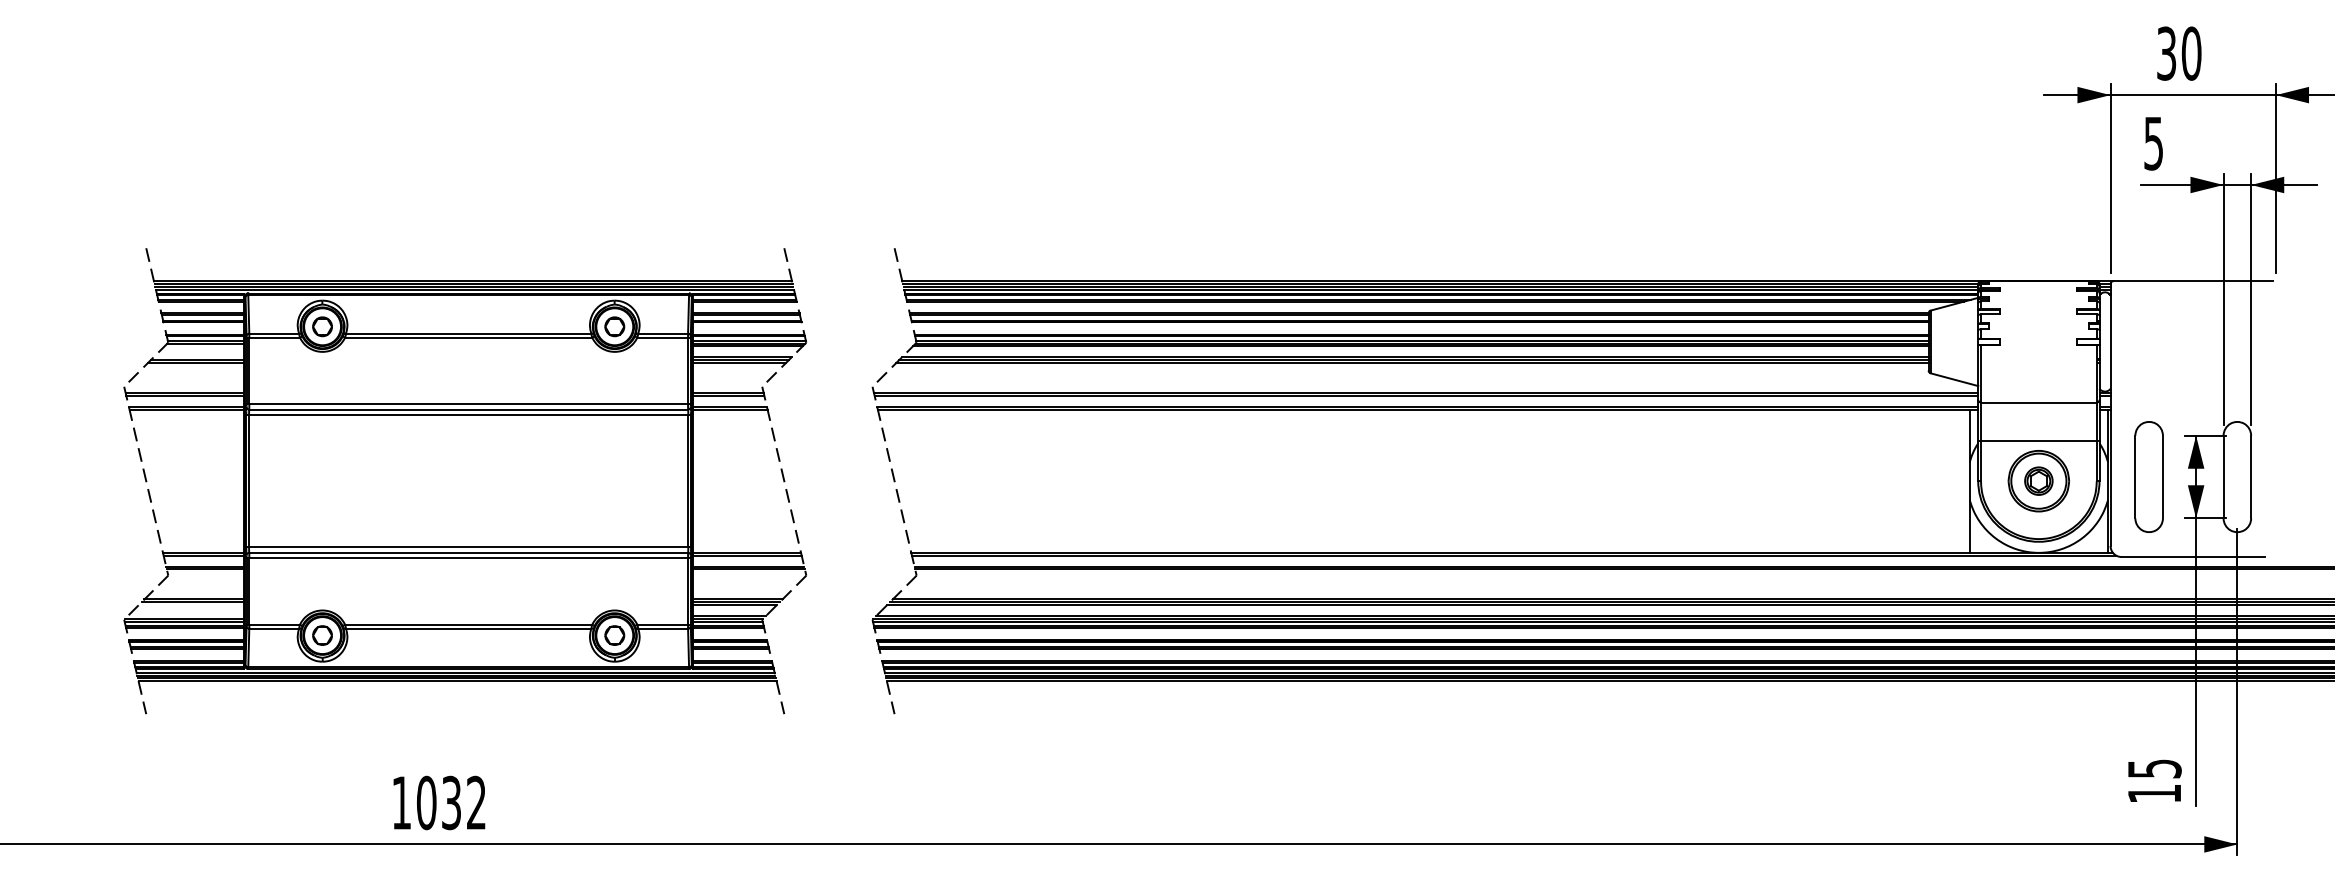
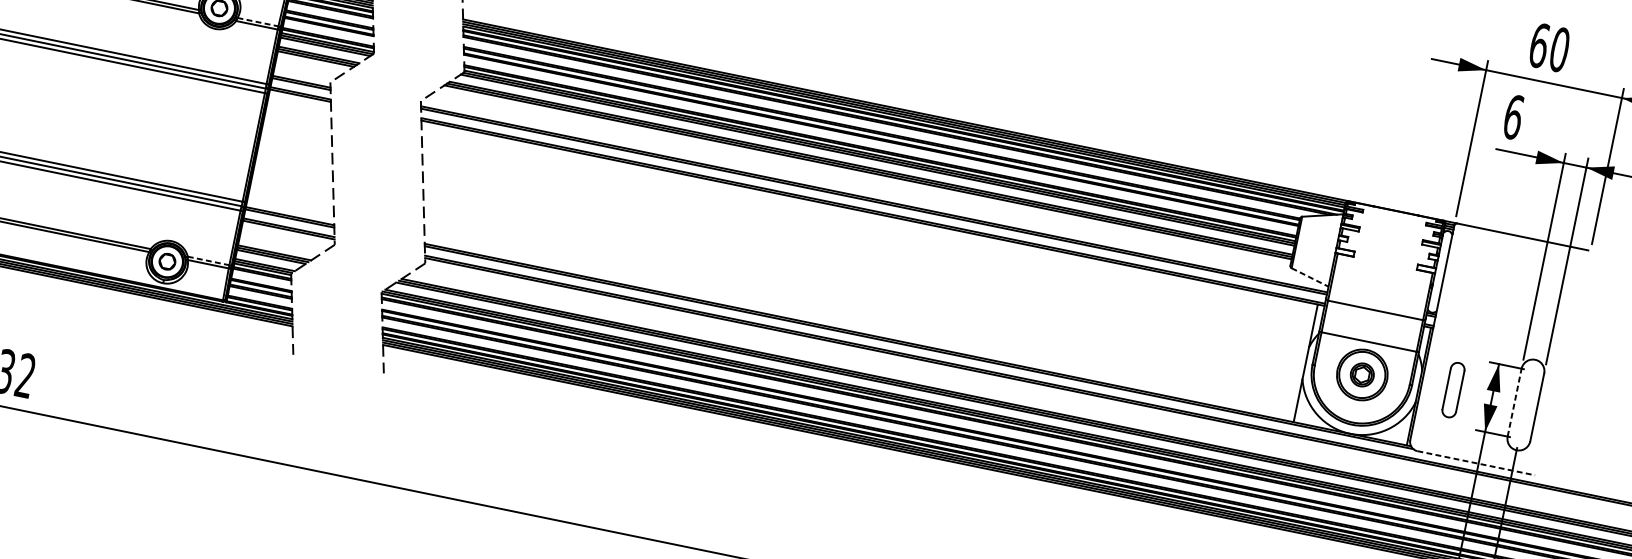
text: (2166, 53) -> (1539, 45), 30 -> 60
text: (2153, 143) -> (1513, 117), 5 -> 6
line: (663, 333) -> (258, 22), solid -> dashed
line: (1954, 379) -> (1310, 277), solid -> dashed
part: (2148, 476) -> (1453, 389), size x0.6
line: (2223, 476) -> (1514, 402), solid -> dashed
line: (2193, 557) -> (1476, 463), solid -> dashed
line: (663, 624) -> (209, 260), solid -> dashed

